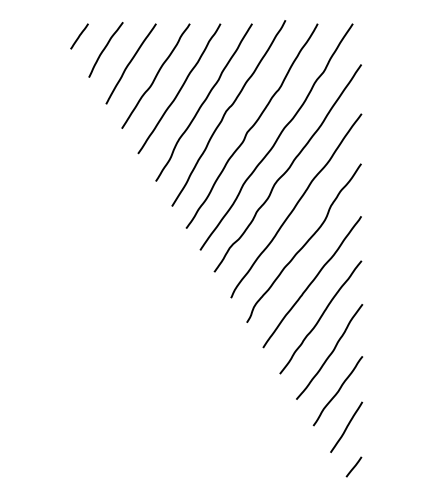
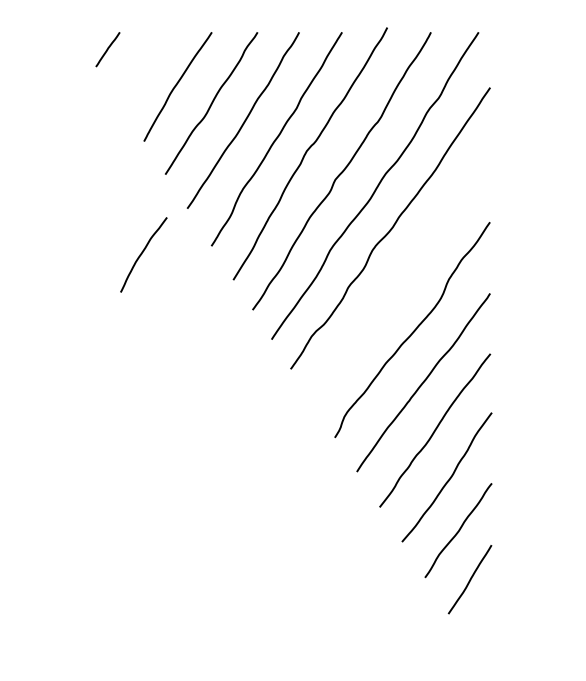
curve: (105, 49) -> (143, 254), moved
curve: (296, 205) -> (402, 278), removed
line: (353, 466) -> (479, 632), removed

